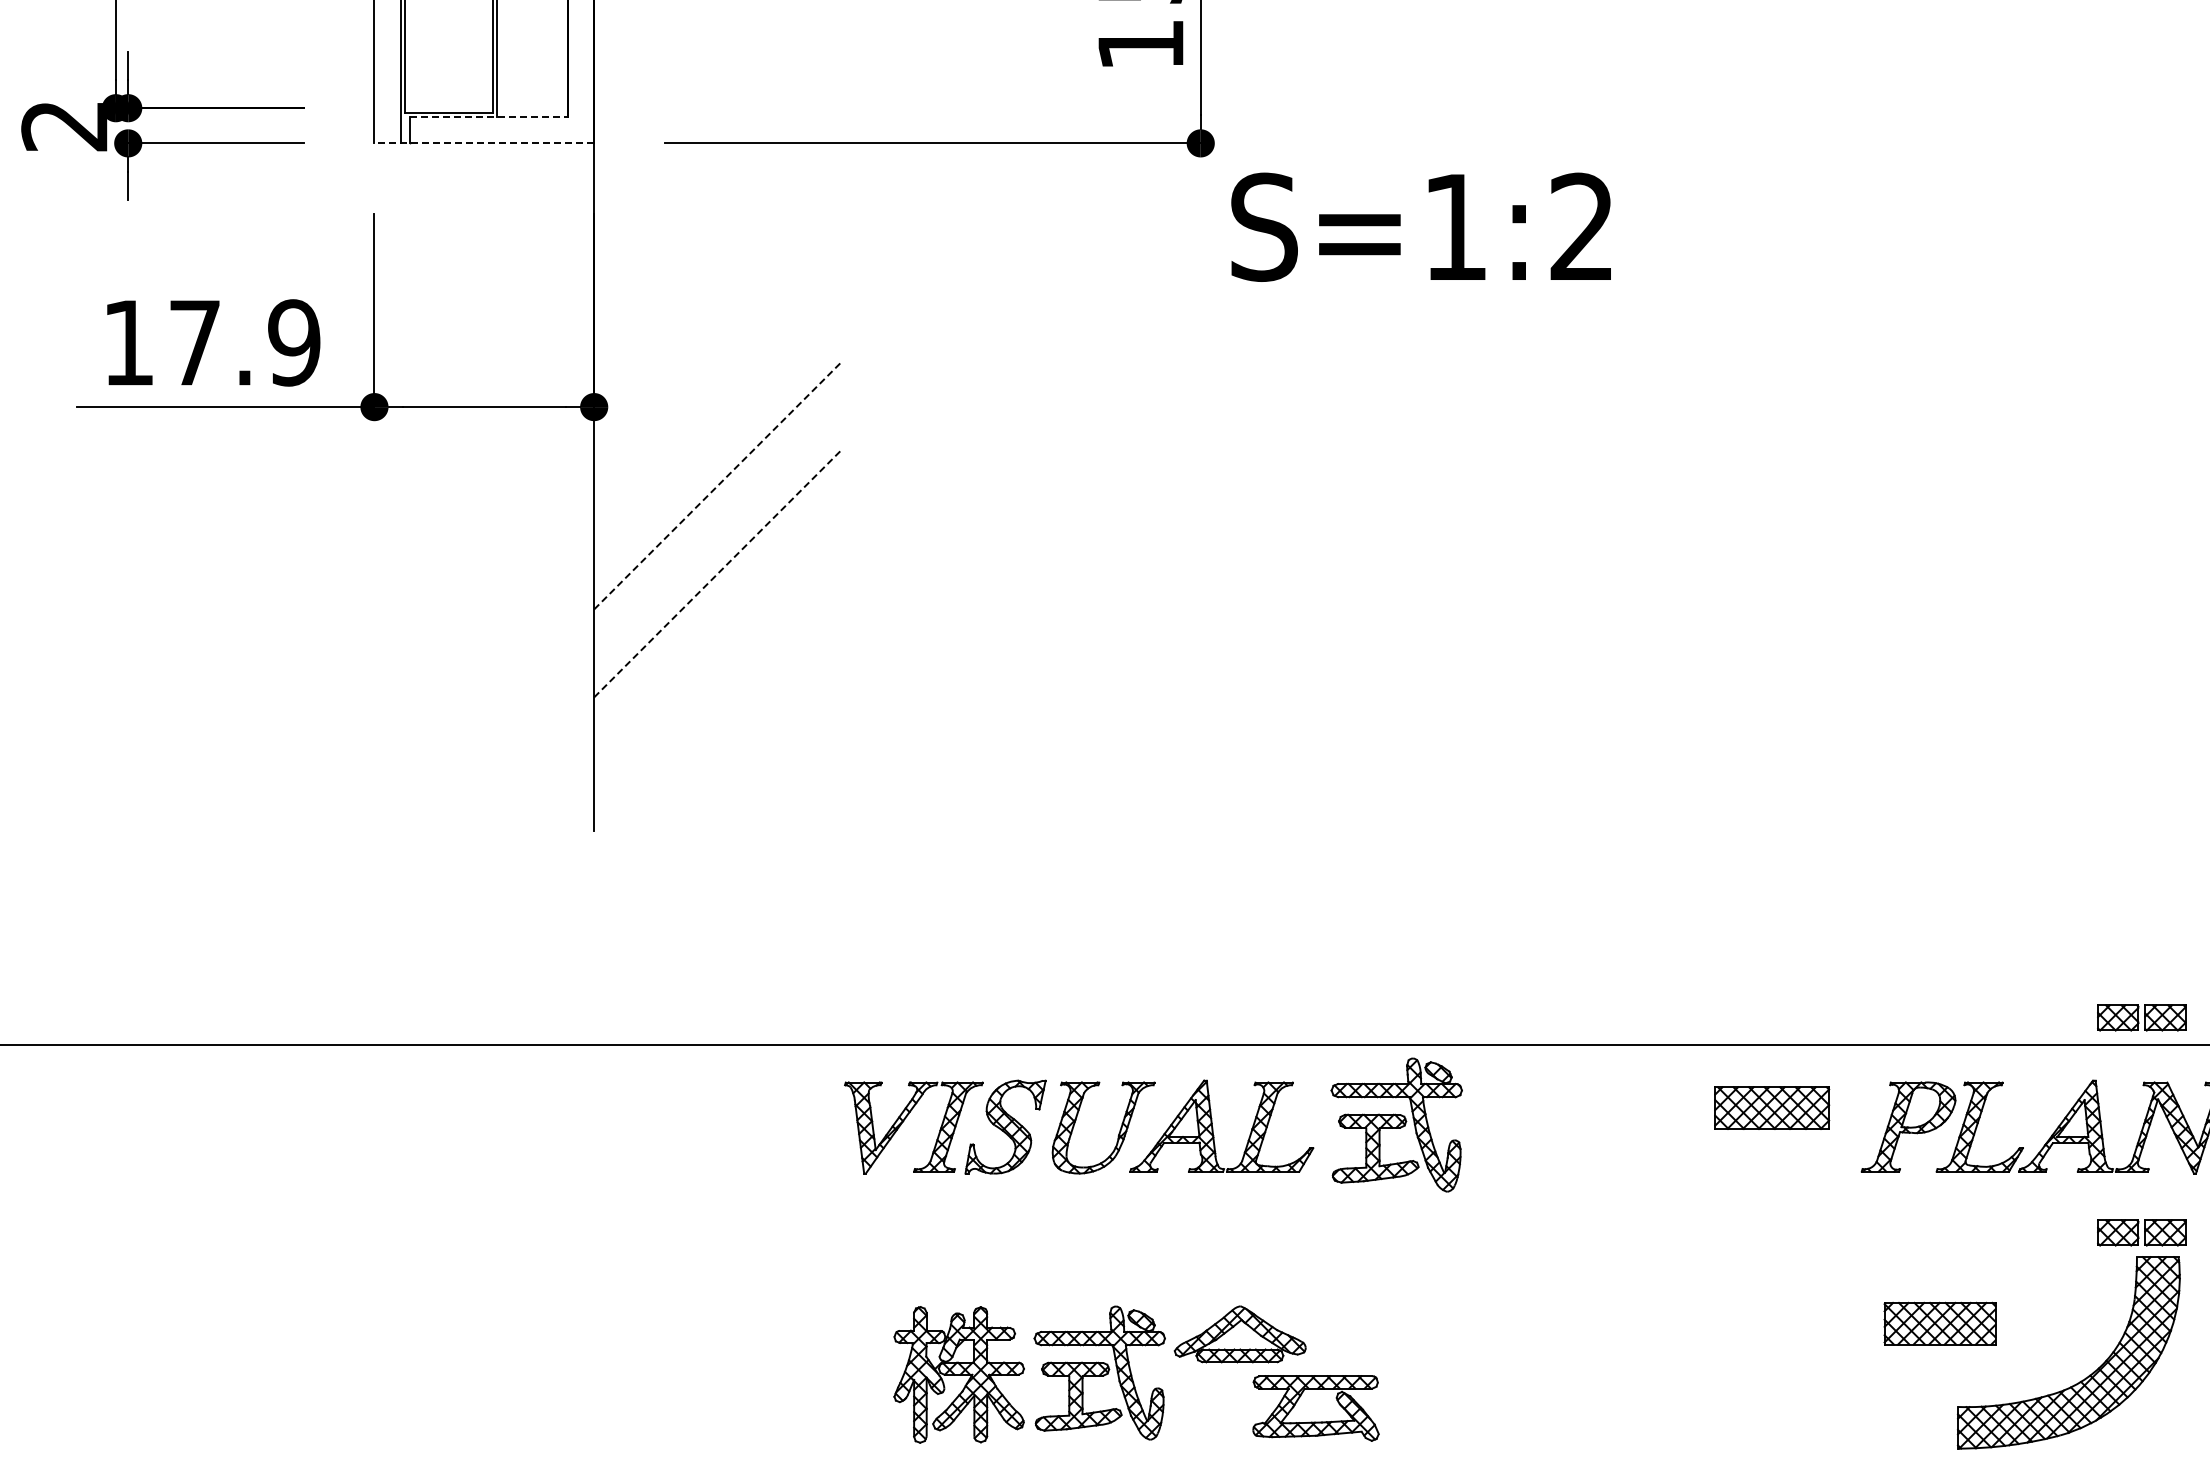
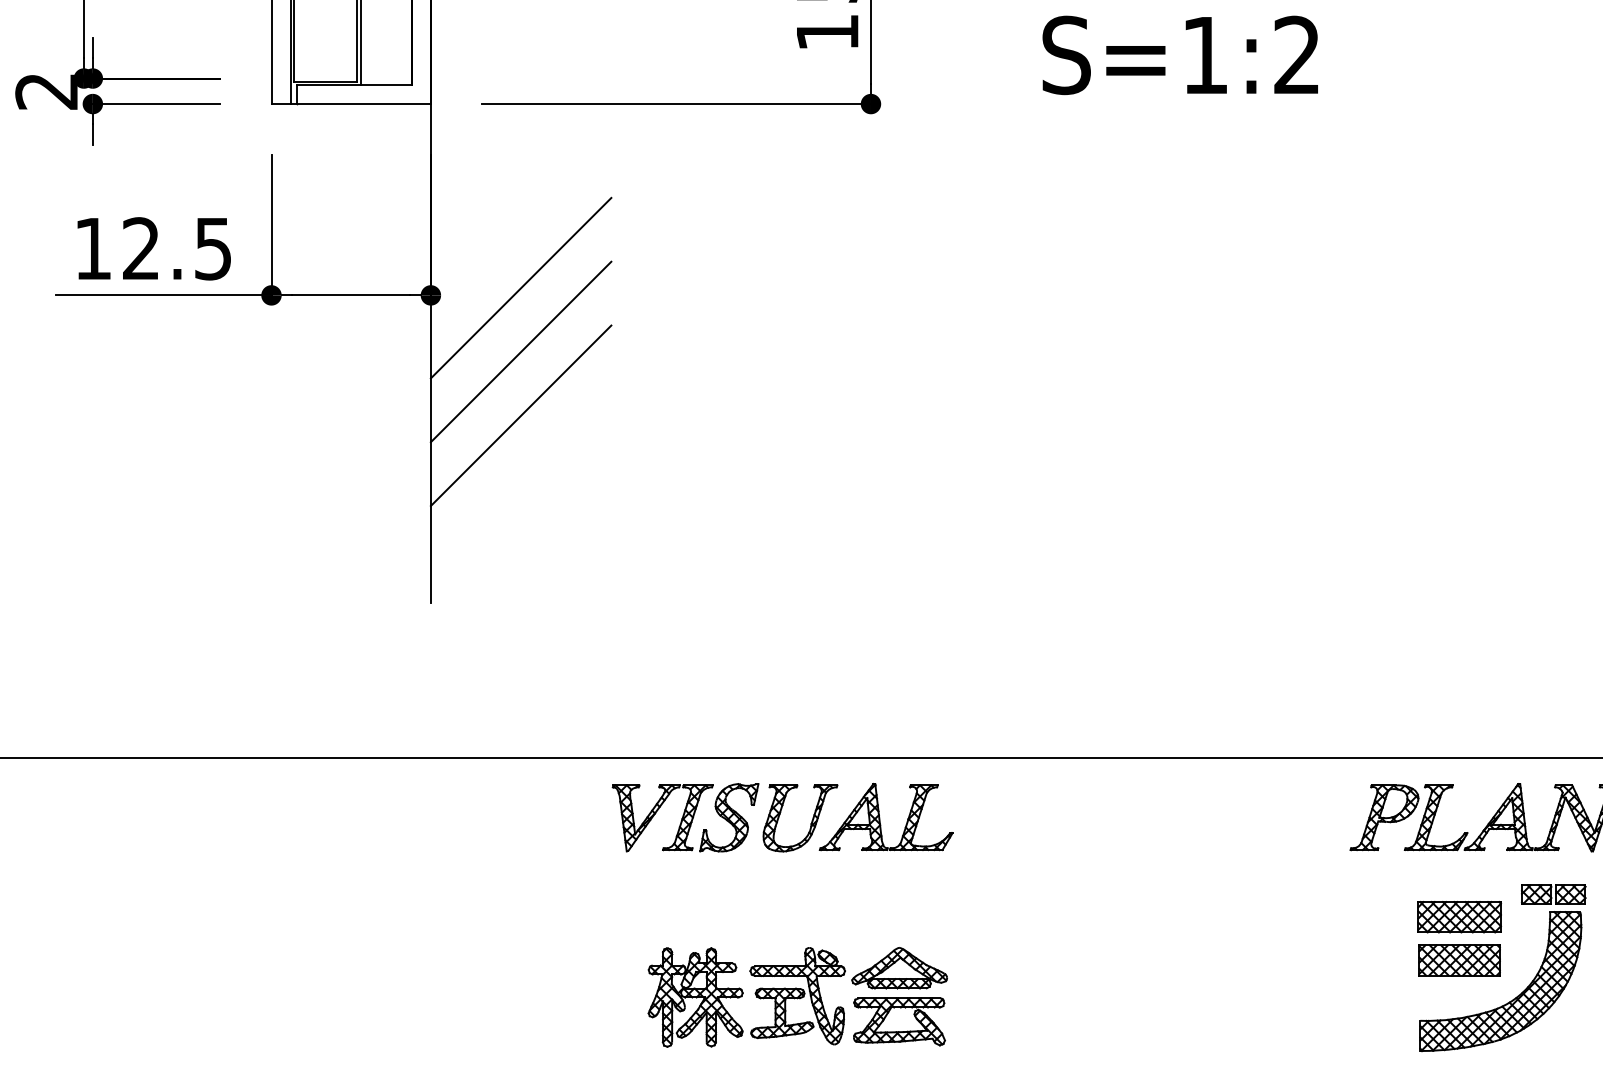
line: (489, 117) -> (354, 85), dashed -> solid
line: (484, 143) -> (351, 104), dashed -> solid
text: (1420, 226) -> (1179, 54), moved
text: (244, 342) -> (177, 248), 17.9 -> 12.5
line: (718, 396) -> (521, 287), added
line: (718, 485) -> (521, 352), dashed -> solid
line: (718, 573) -> (521, 416), dashed -> solid
part: (2141, 1017) -> (1553, 738), removed
part: (1772, 1107) -> (1459, 916), moved
part: (1396, 1124) -> (1012, 815), removed
part: (1939, 1323) -> (1459, 960), moved
part: (1315, 1408) -> (899, 1021), moved

